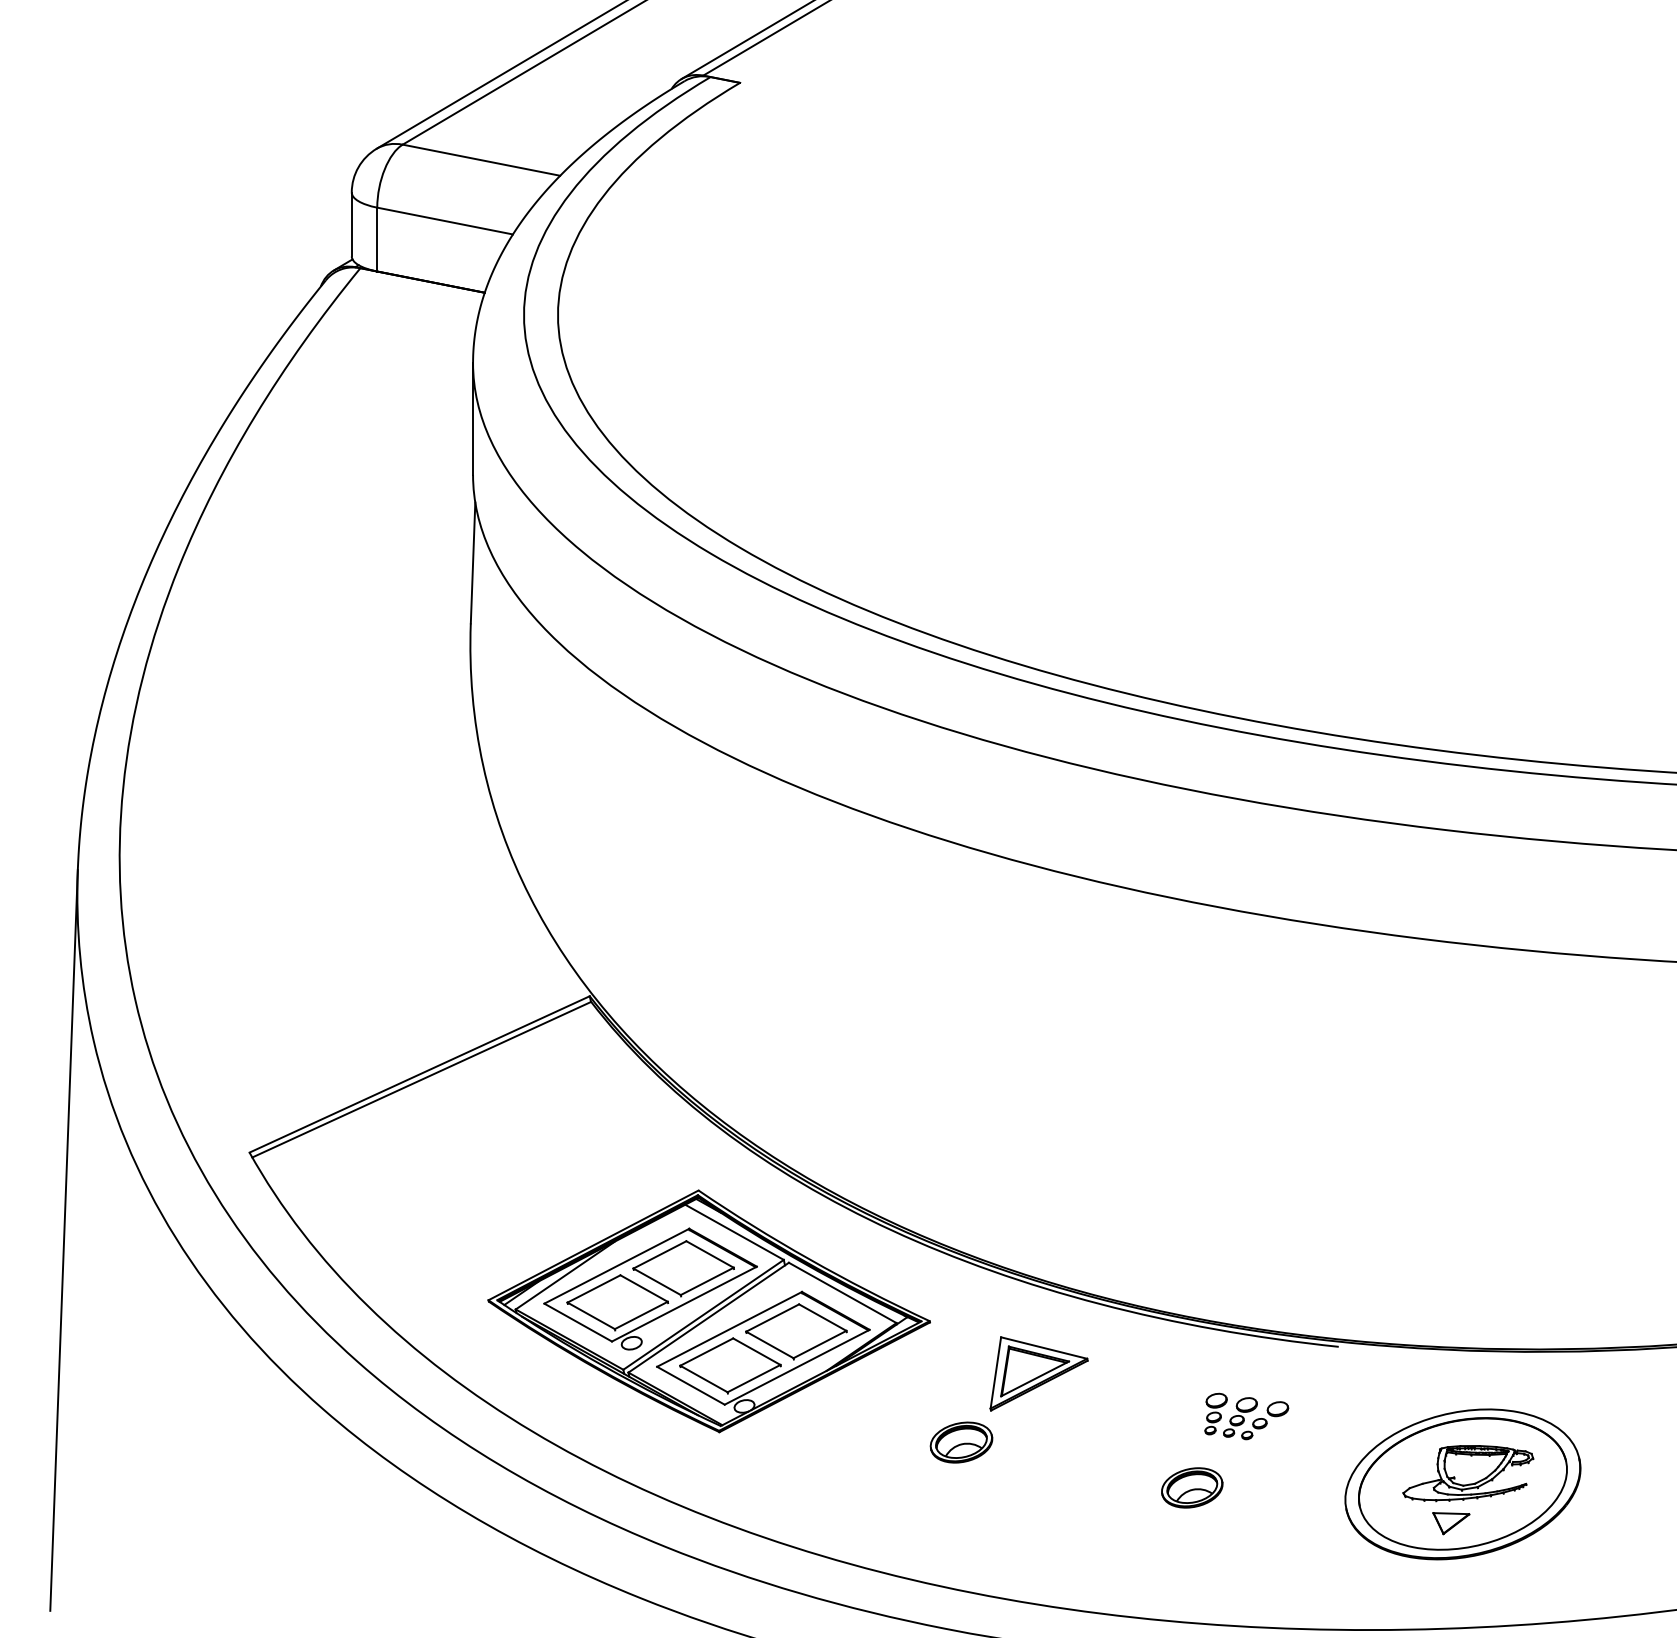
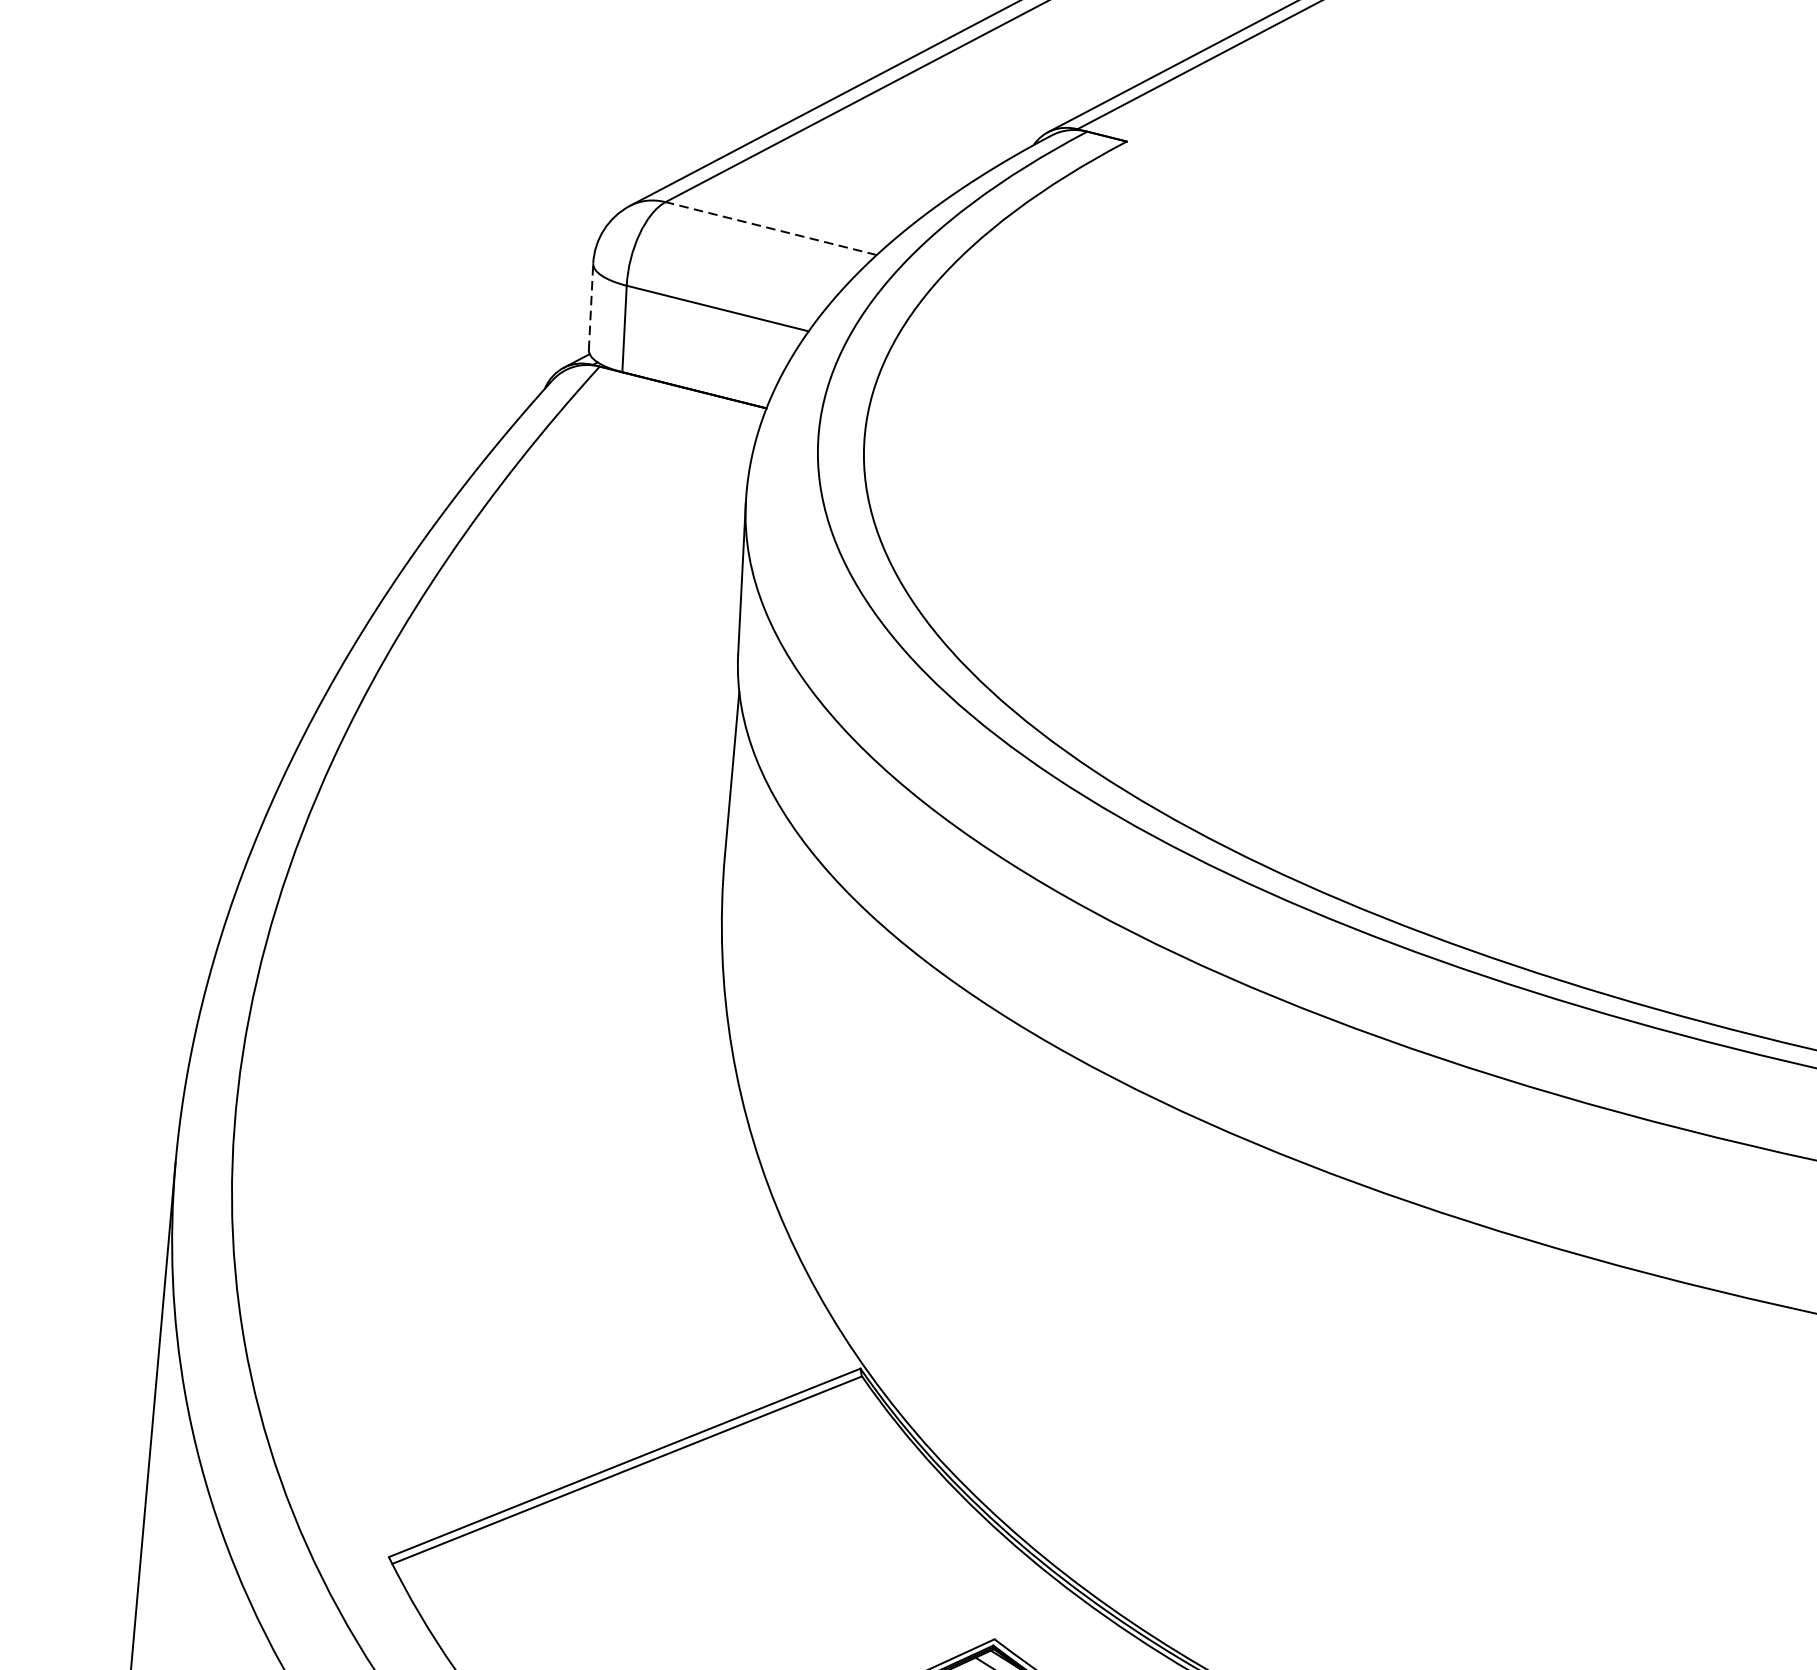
line: (480, 160) -> (769, 228), solid -> dashed
line: (351, 224) -> (590, 306), solid -> dashed

